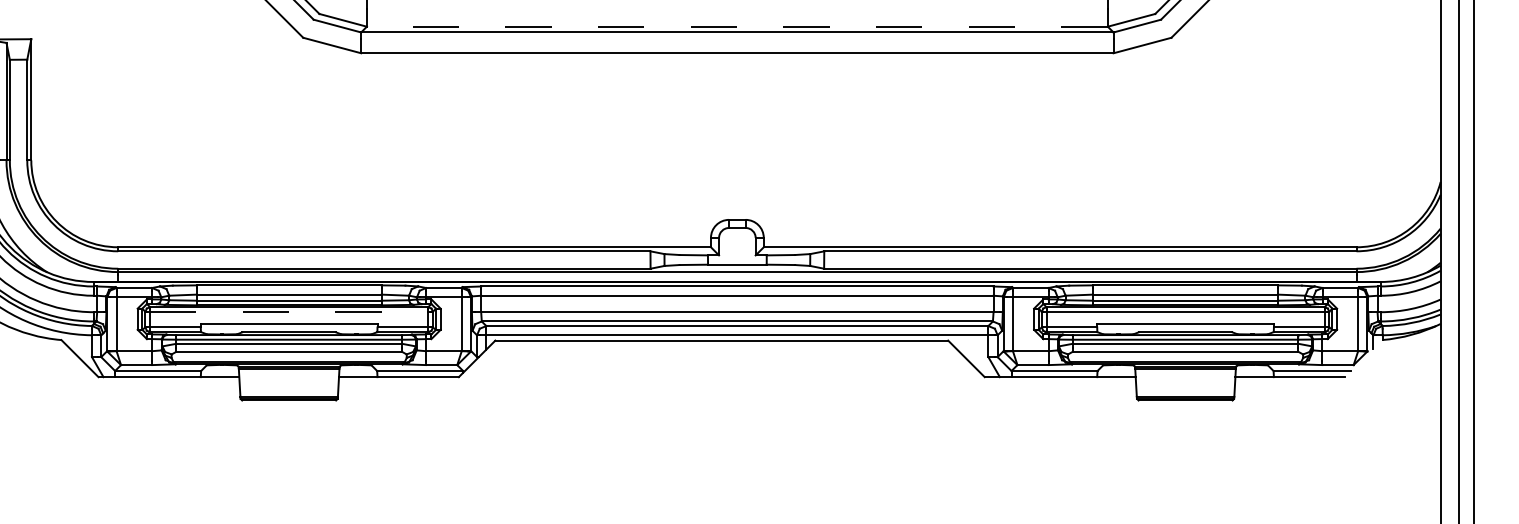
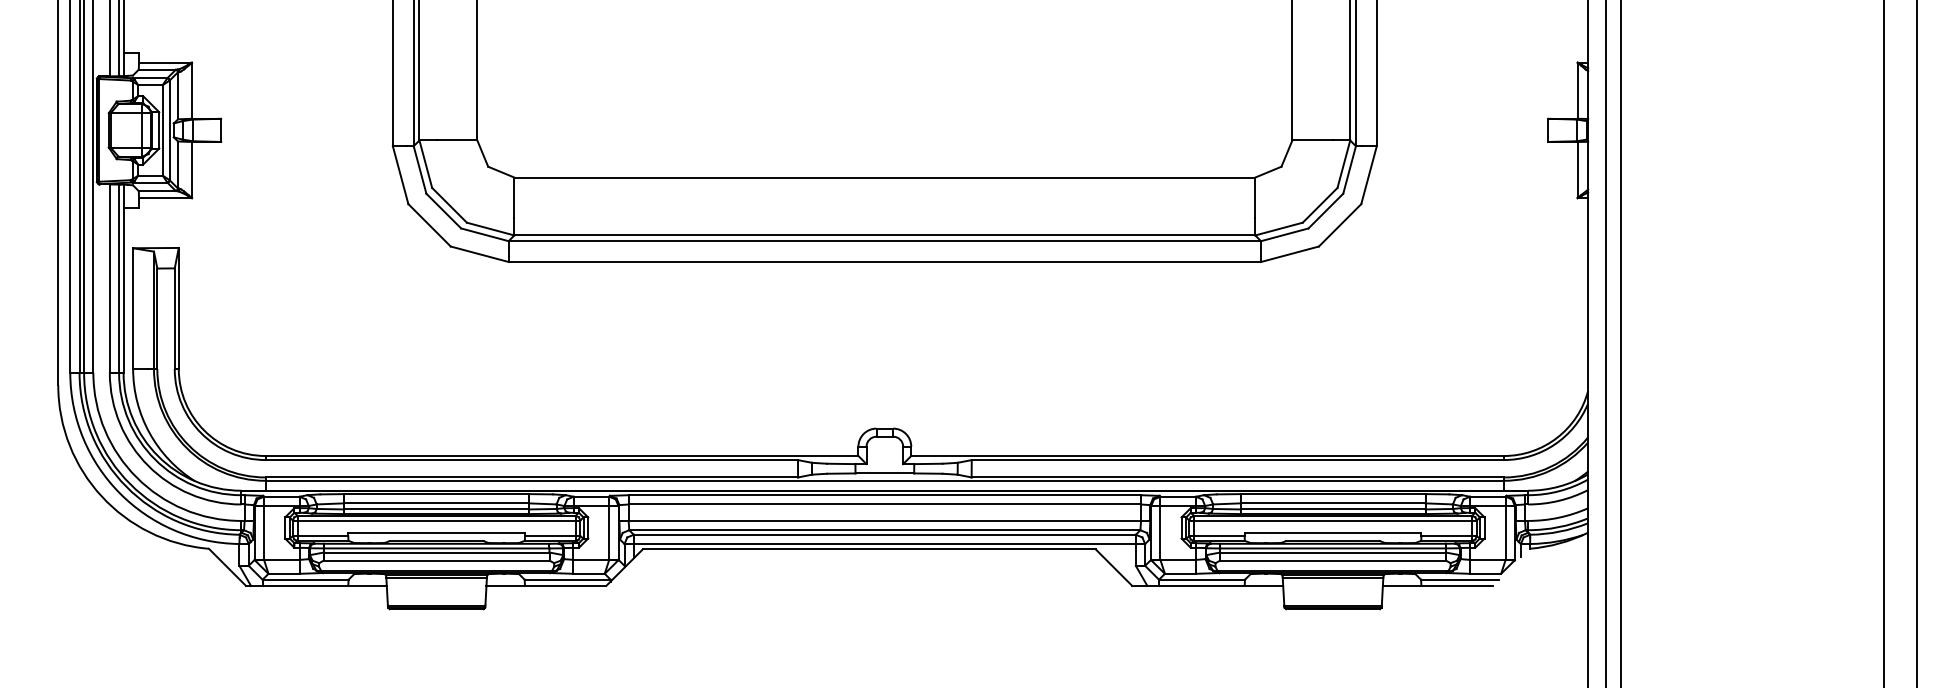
line: (737, 26) -> (884, 235), dashed -> solid
line: (290, 311) -> (437, 520), dashed -> solid

